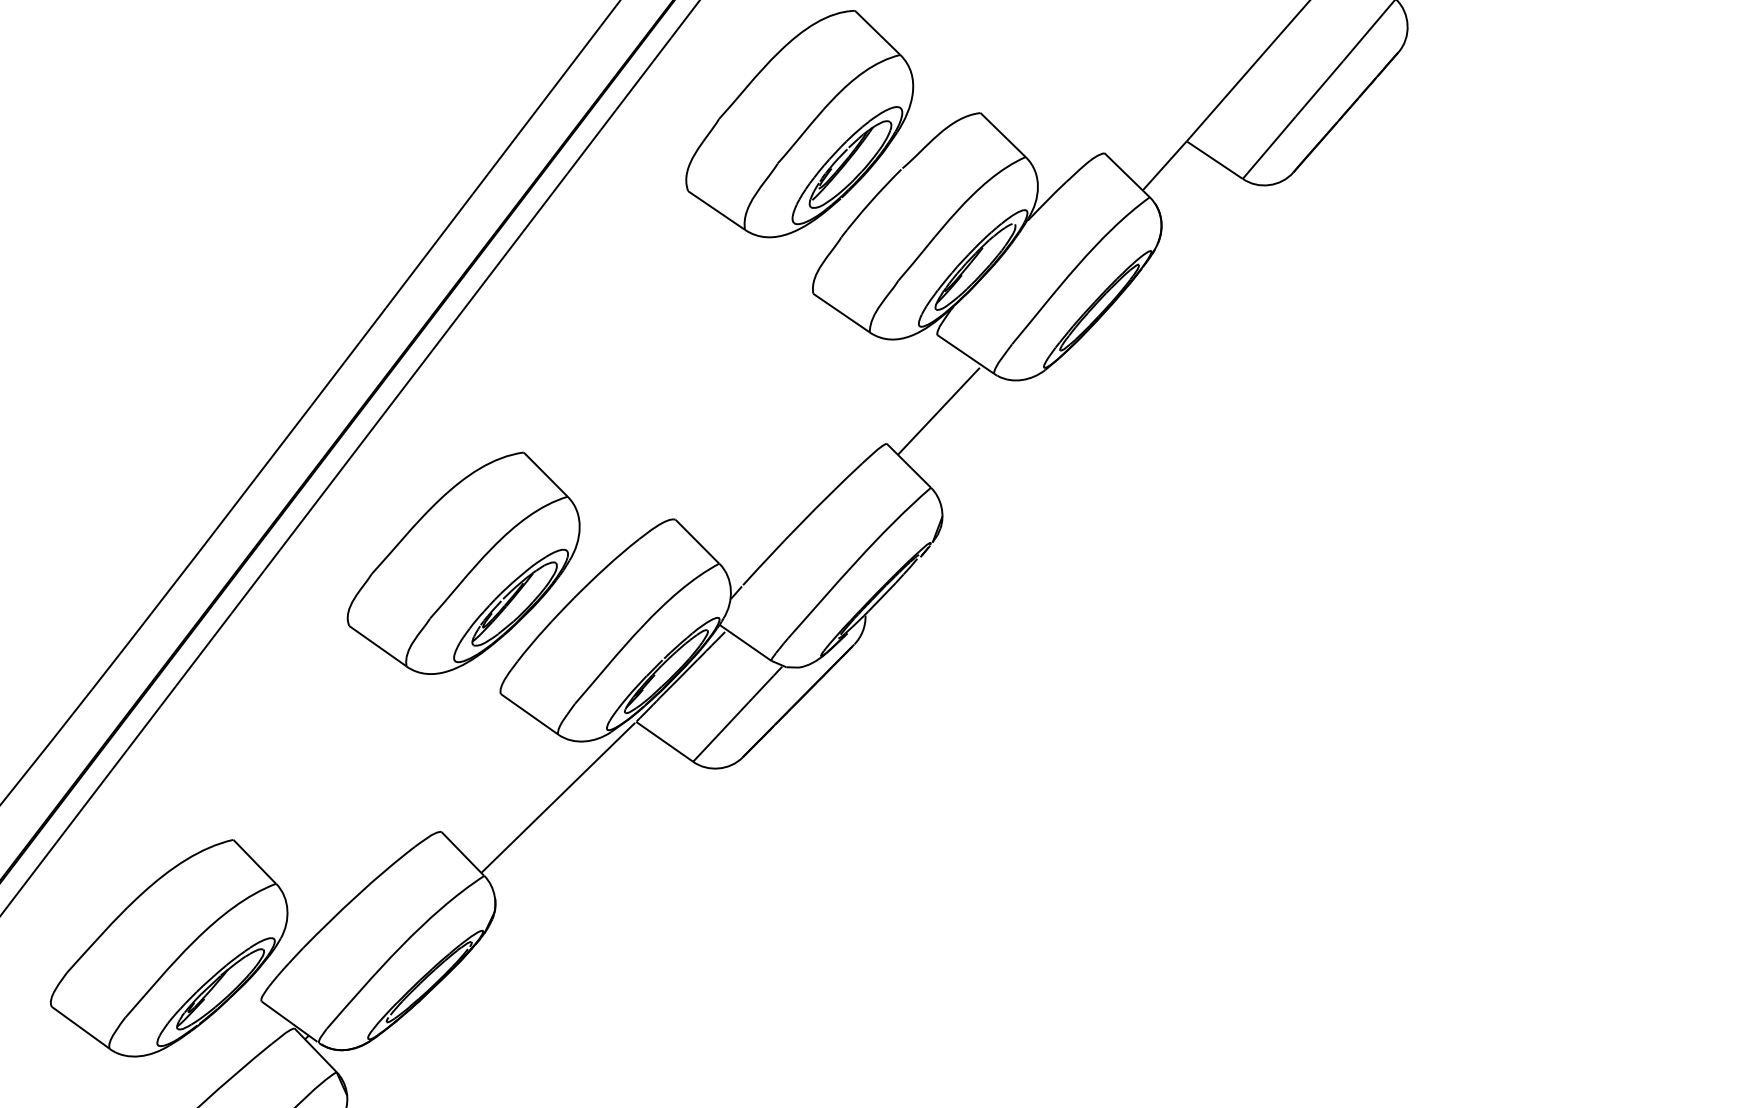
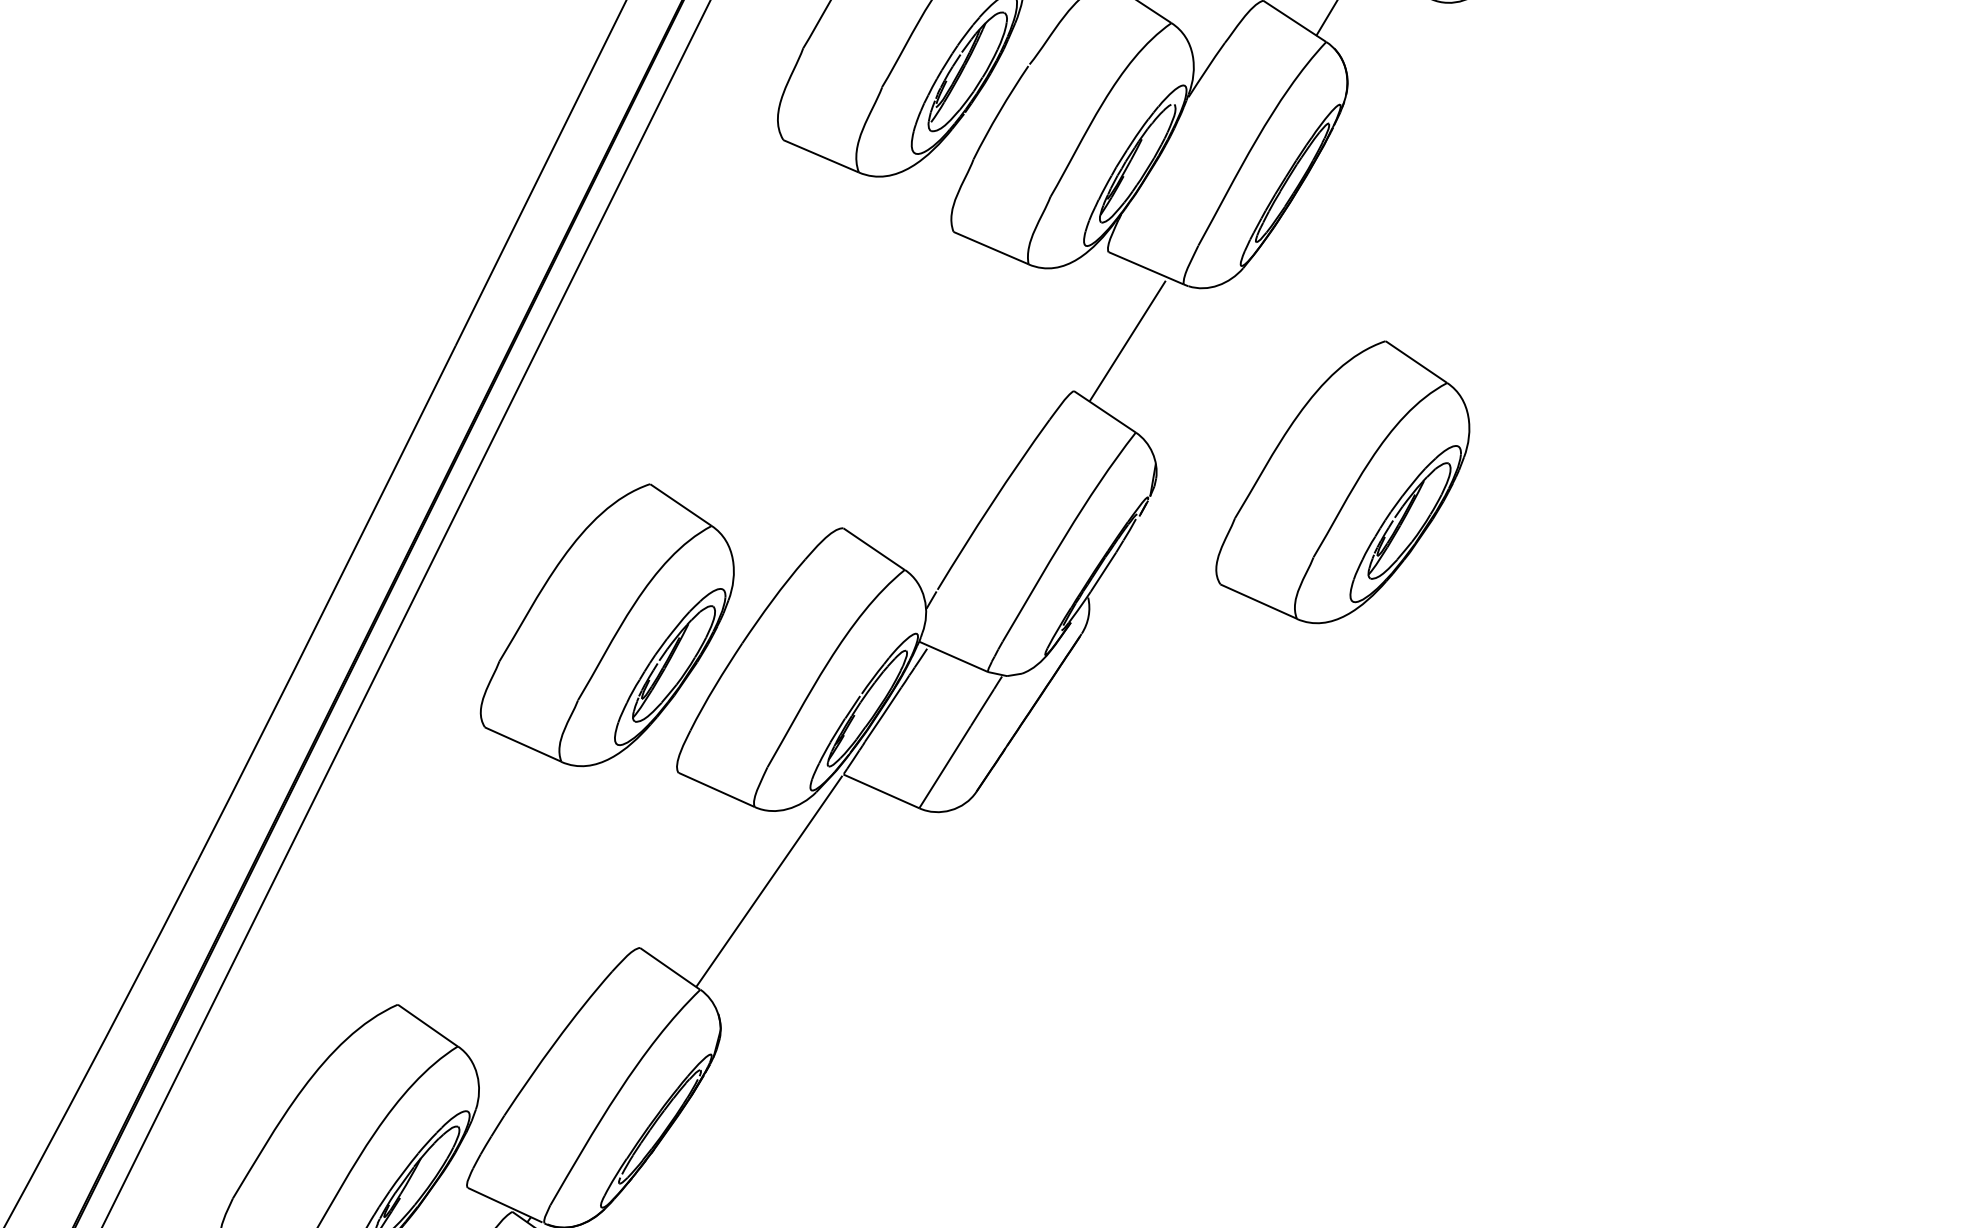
part: (1090, 562) -> (1339, 483), added

